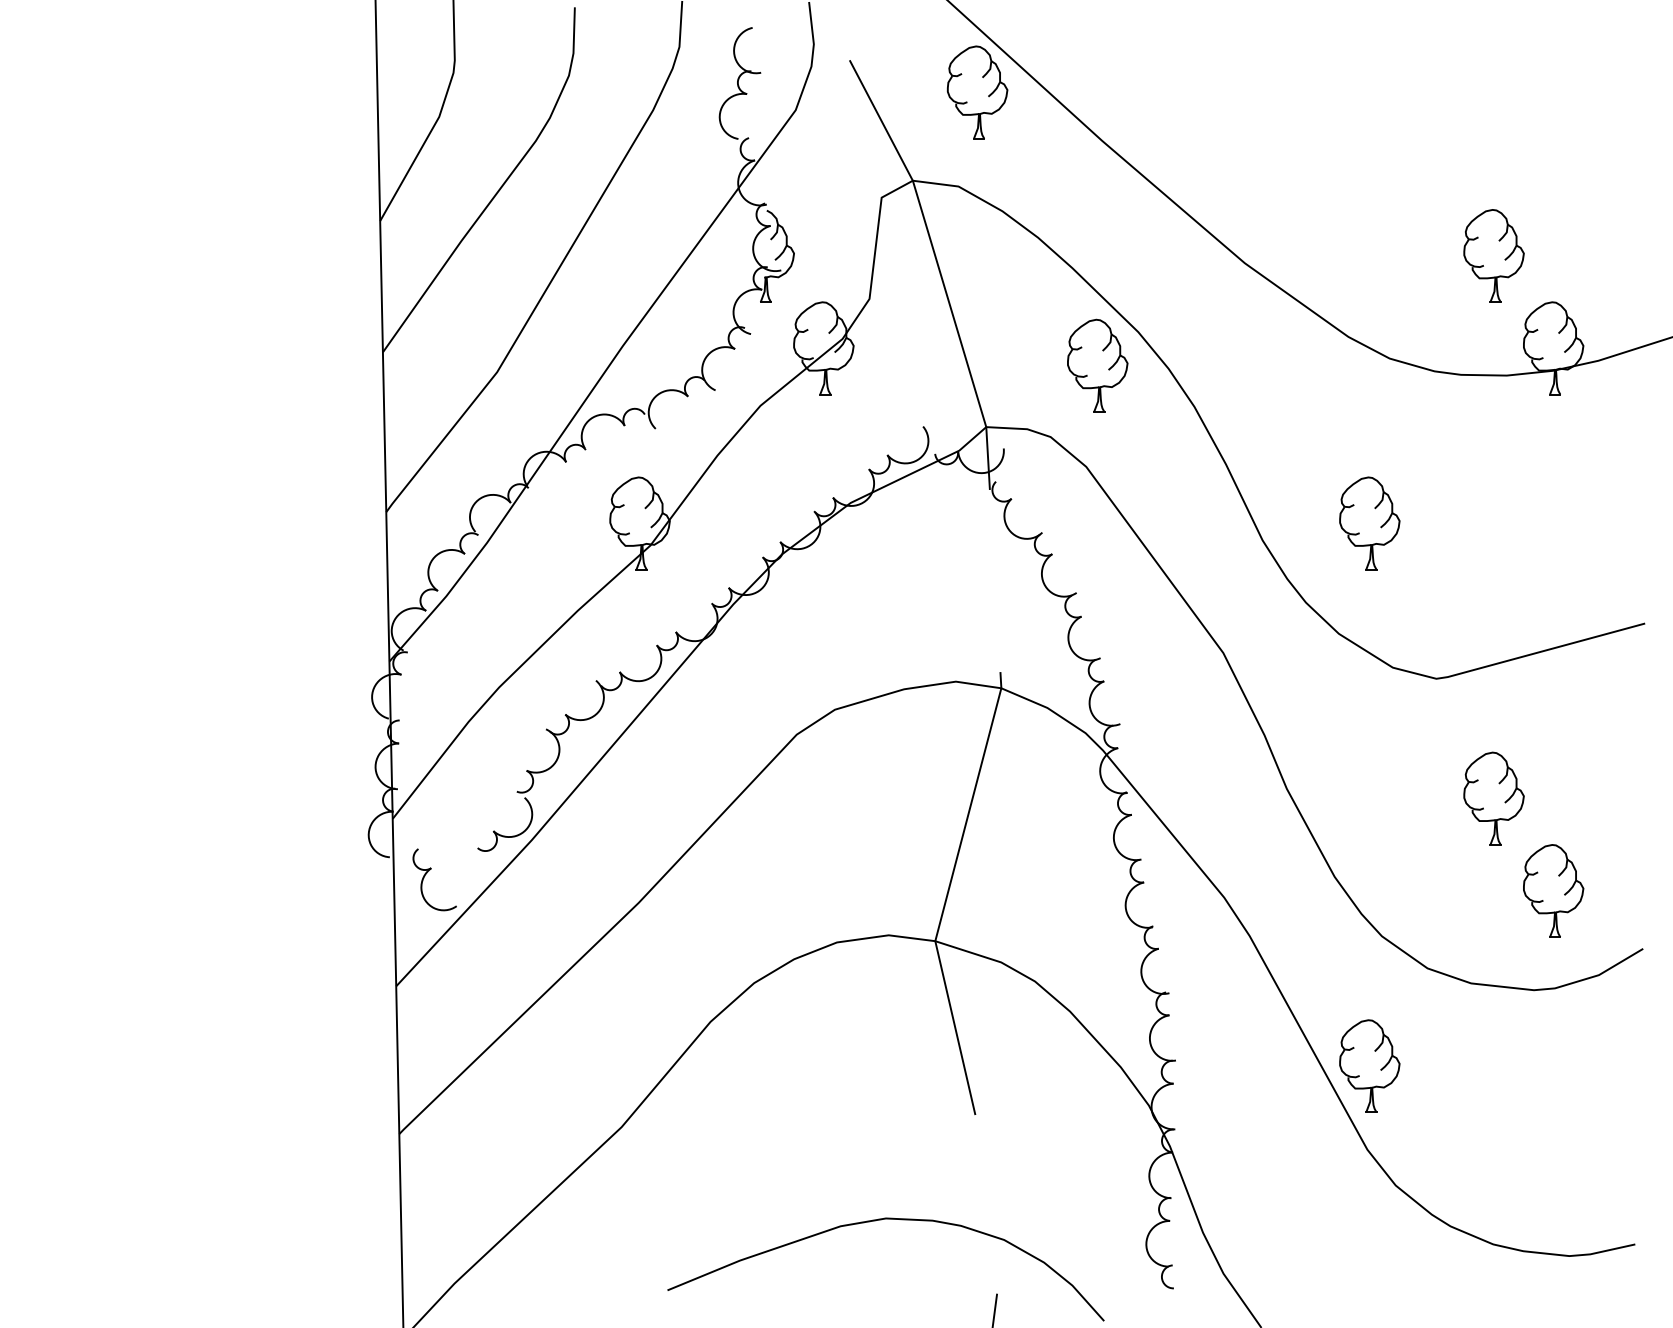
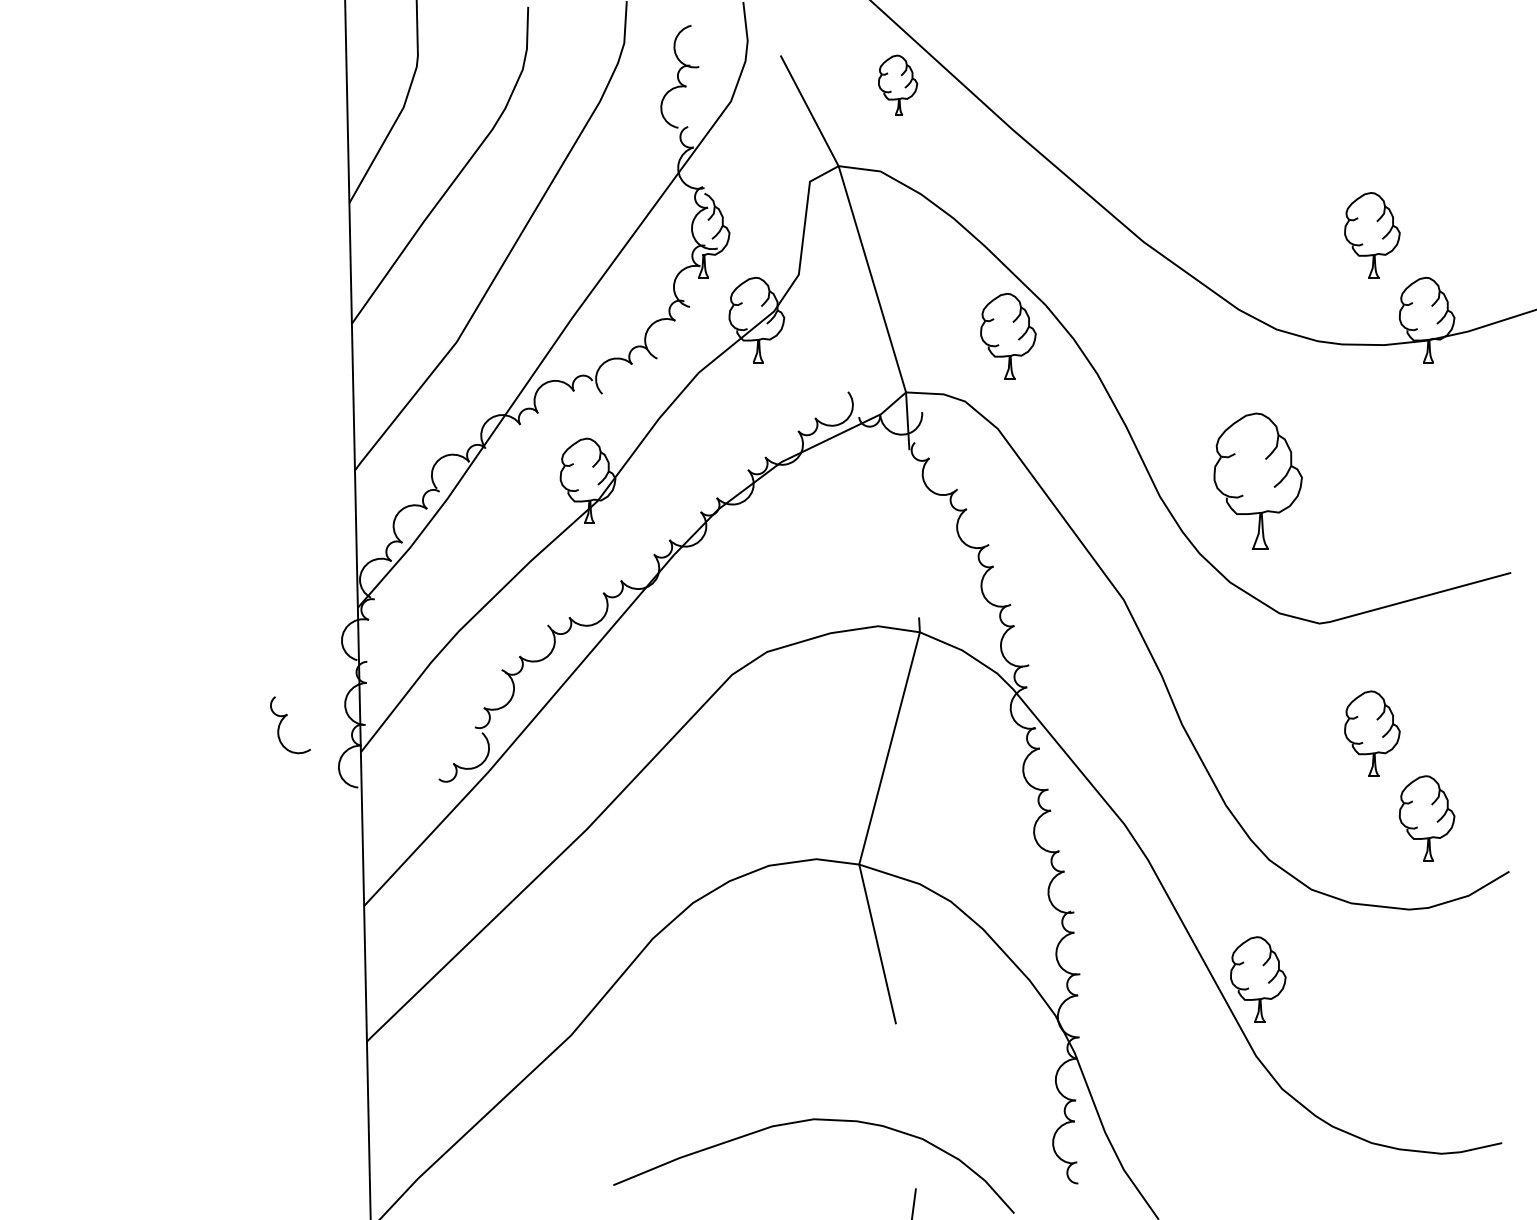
part: (976, 92) -> (897, 85), size x0.7
part: (1370, 523) -> (1258, 480), size x1.6
part: (426, 875) -> (282, 721), moved

